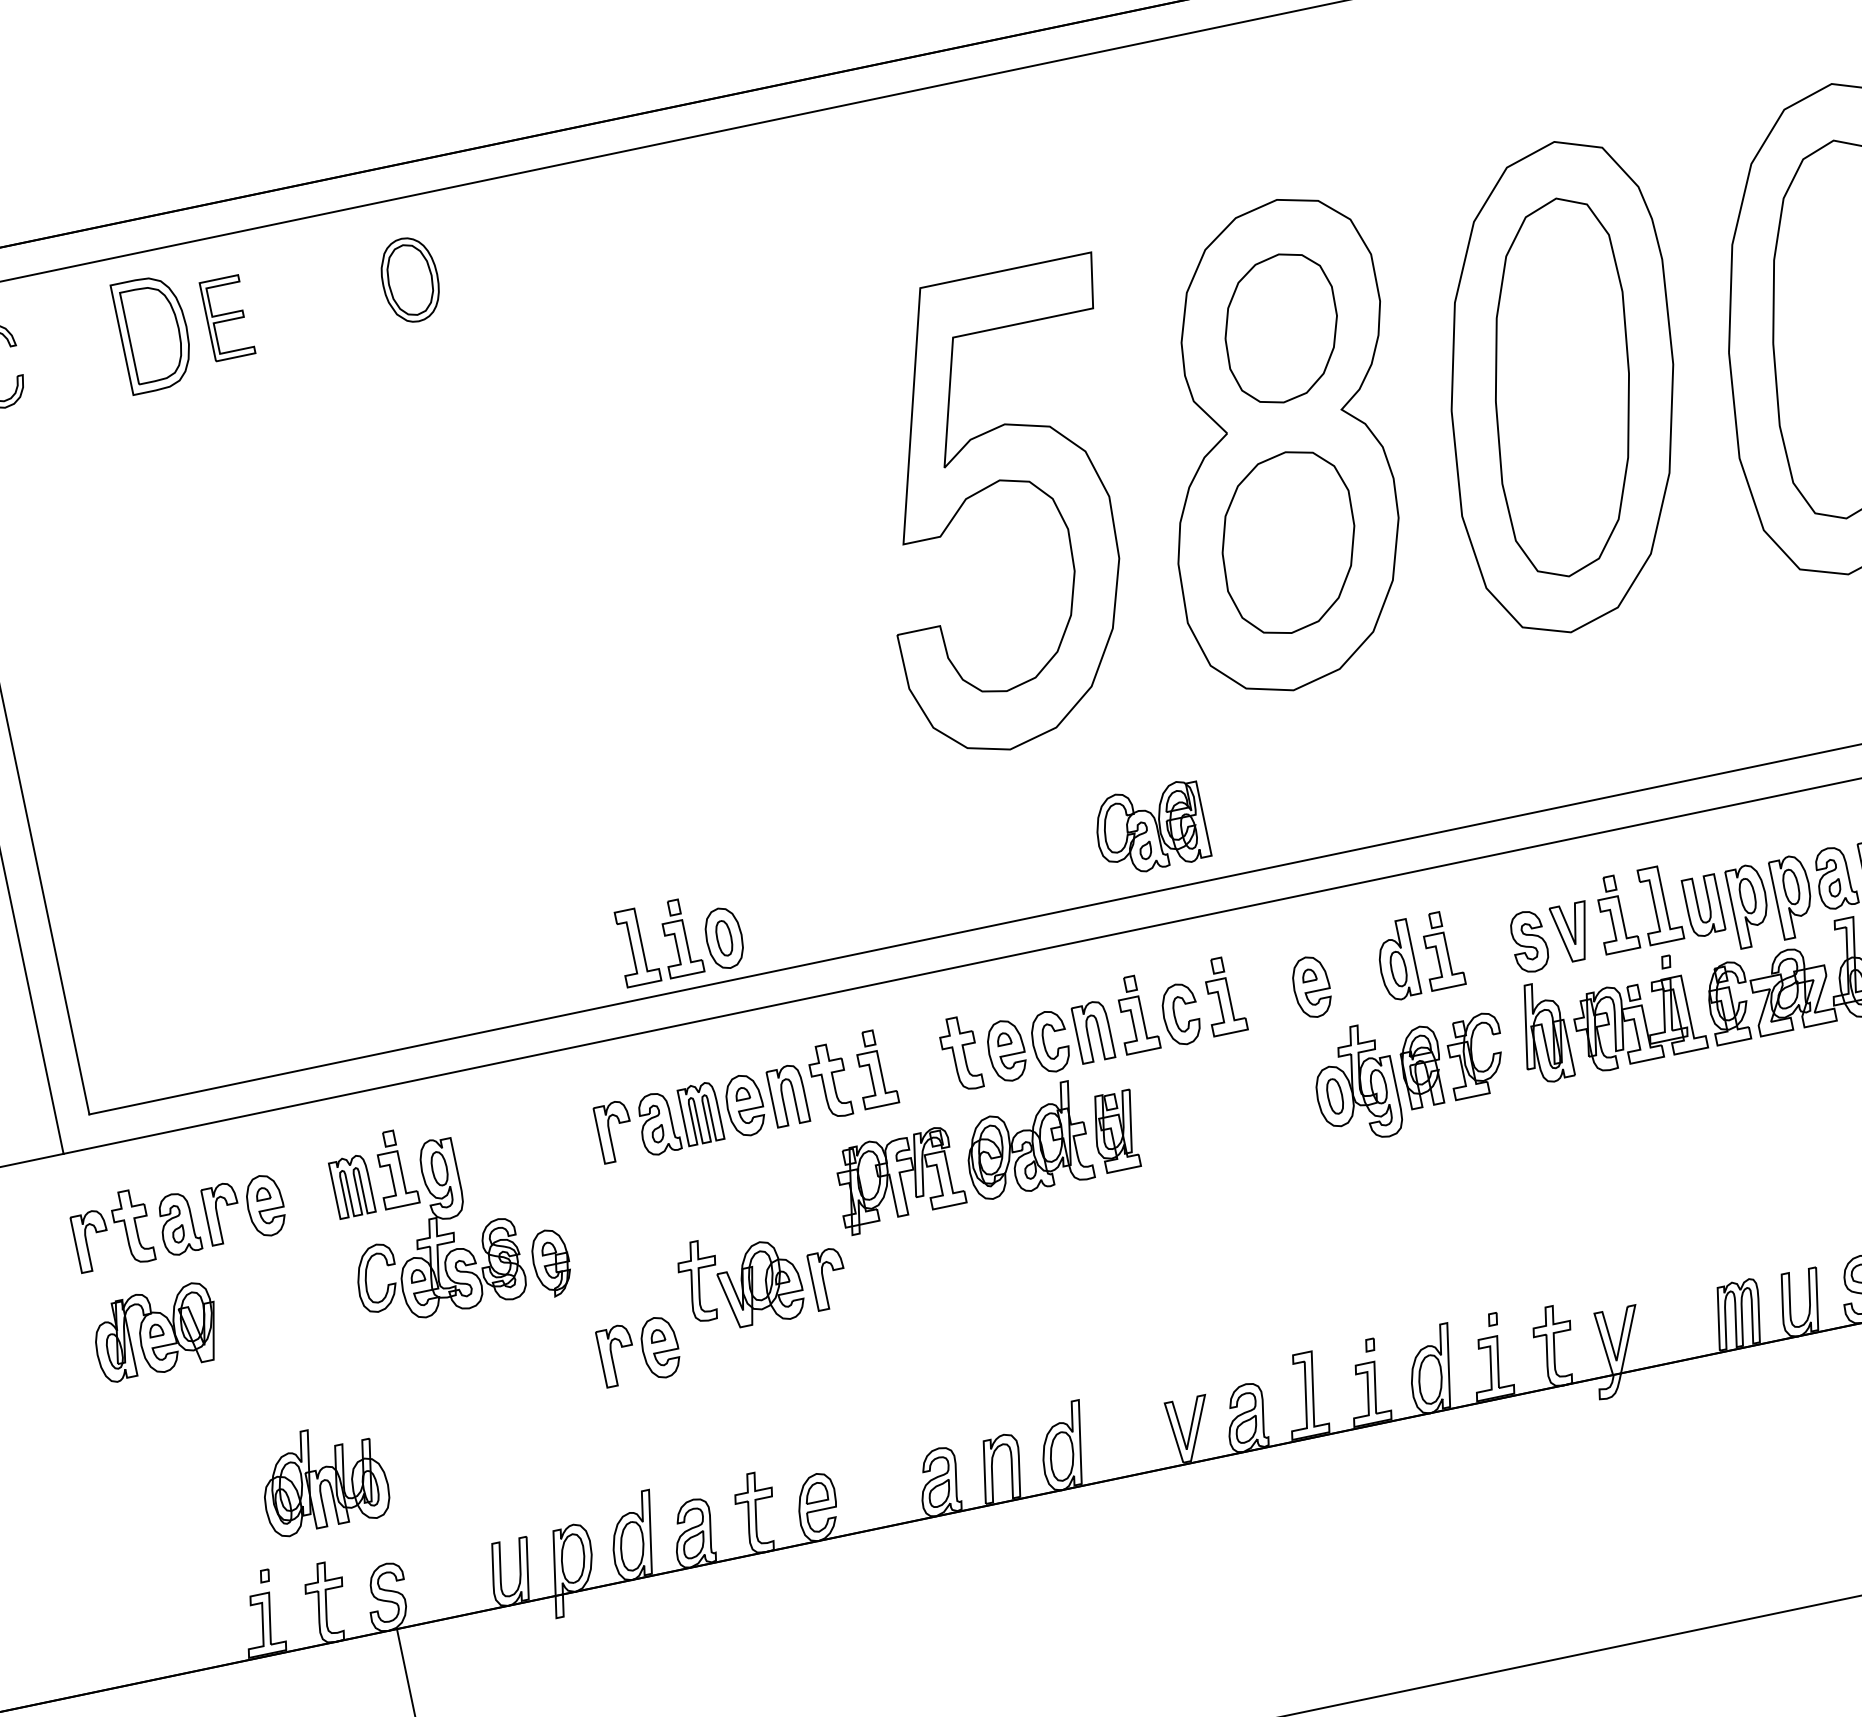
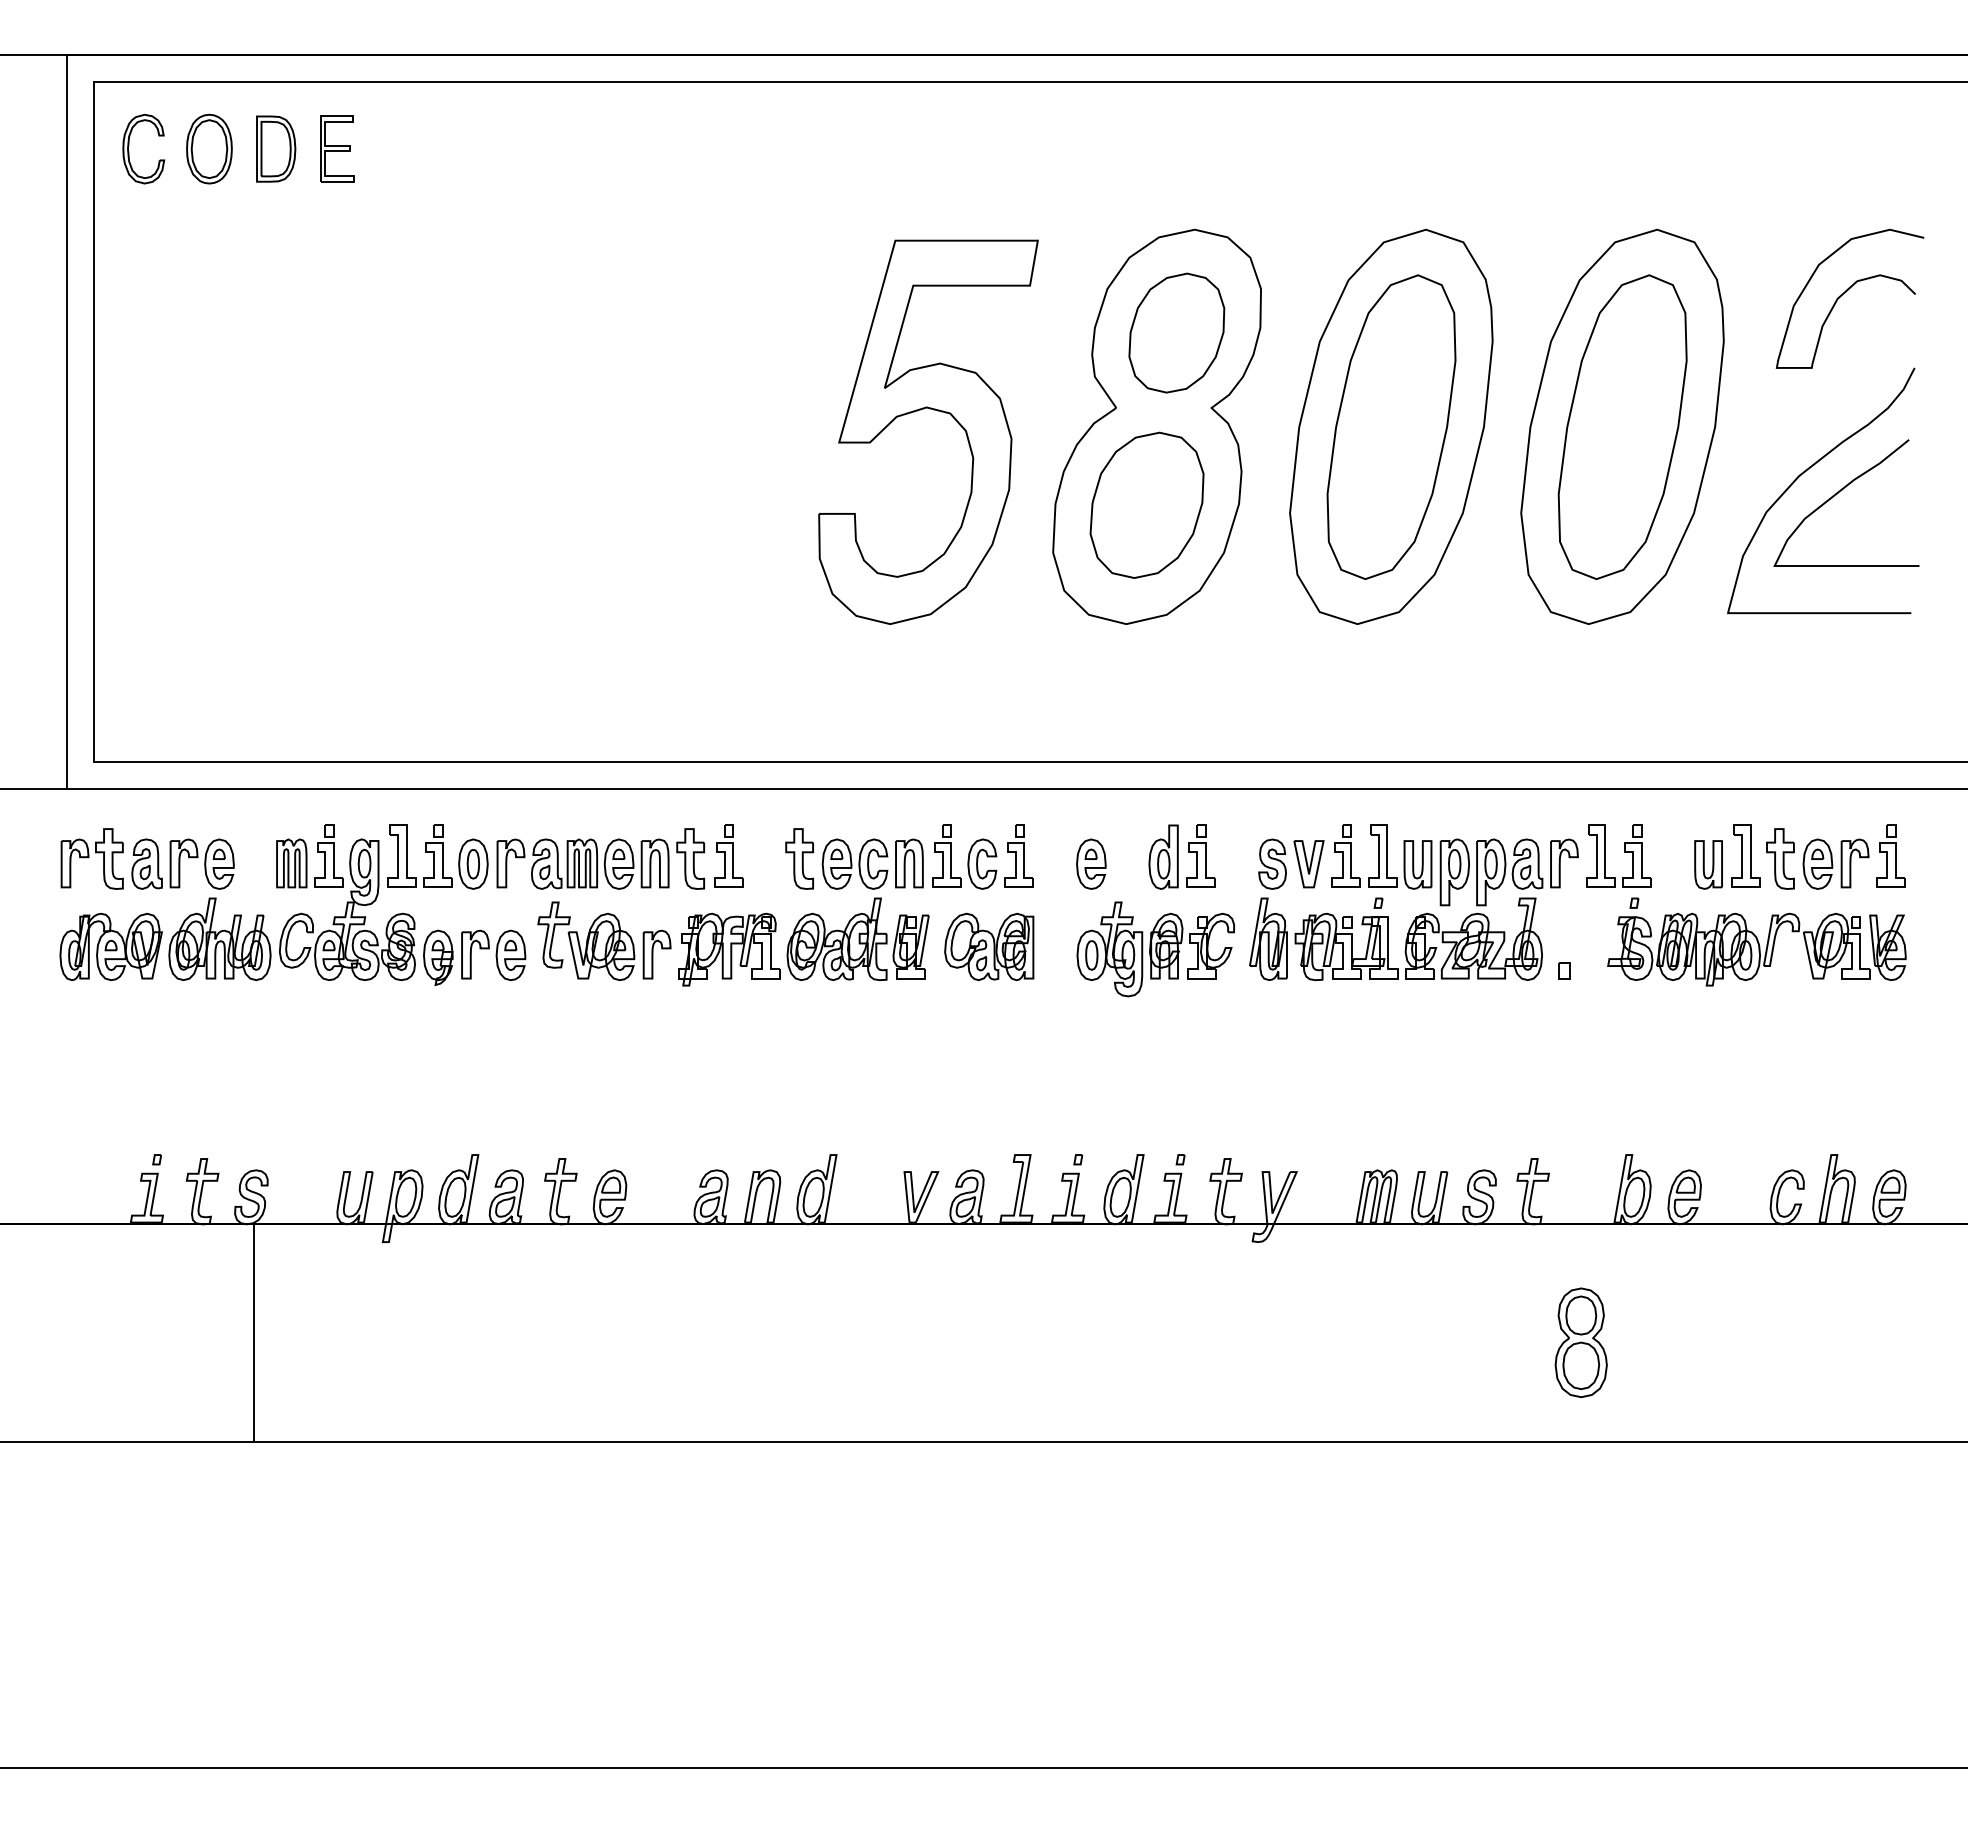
part: (410, 279) -> (209, 148), moved
part: (154, 332) -> (276, 148), size x0.71
part: (1150, 828) -> (989, 946), moved
part: (679, 938) -> (437, 856), moved
part: (762, 1275) -> (604, 940), moved
part: (639, 1350) -> (493, 954), moved
part: (322, 1478) -> (219, 939), moved

